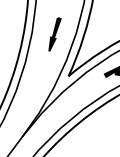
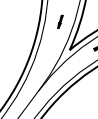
part: (54, 33) -> (60, 21), size x0.6

